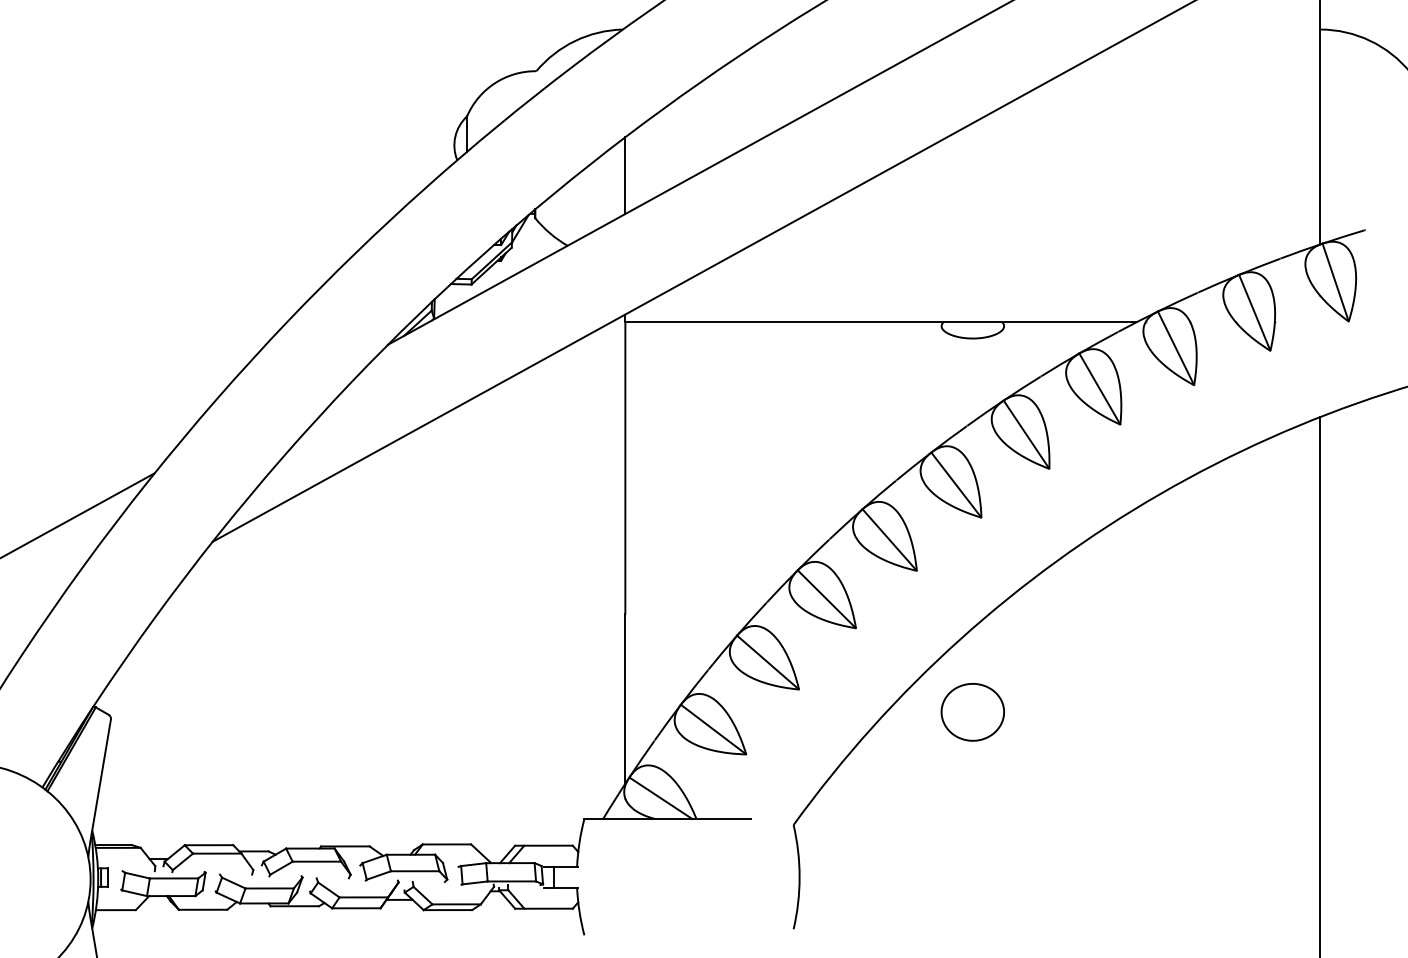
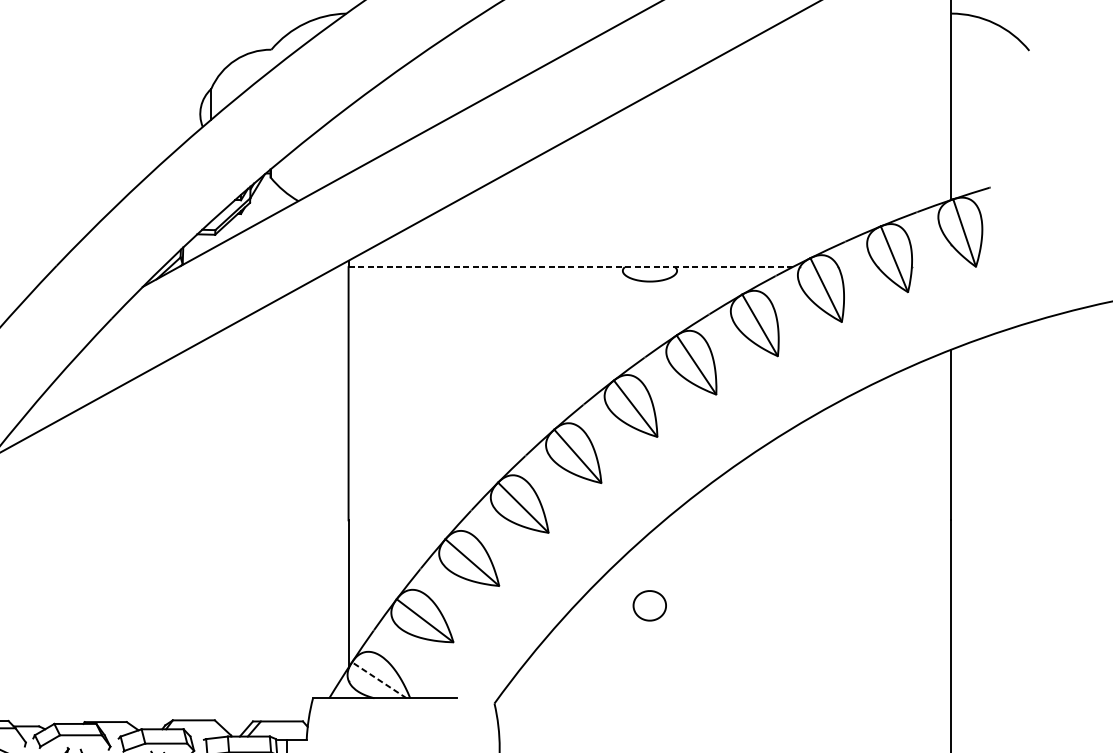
line: (625, 175) -> (348, 140), removed
line: (881, 321) -> (570, 266), solid -> dashed
part: (972, 712) -> (649, 605), size x0.6
line: (660, 798) -> (379, 680), solid -> dashed

